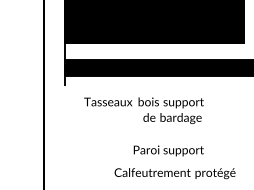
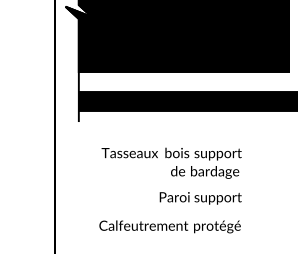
text: (143, 110) -> (171, 162), moved
text: (174, 173) -> (169, 226), moved

